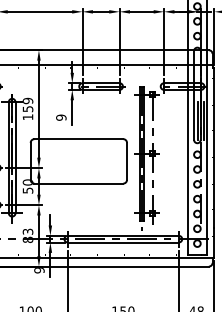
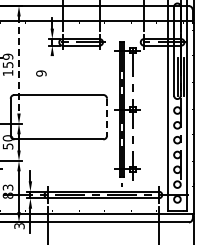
line: (38, 109) -> (18, 65), solid -> dashed
line: (72, 112) -> (52, 68), removed
line: (127, 161) -> (107, 117), solid -> dashed
text: (39, 270) -> (19, 226), 9 -> 3

